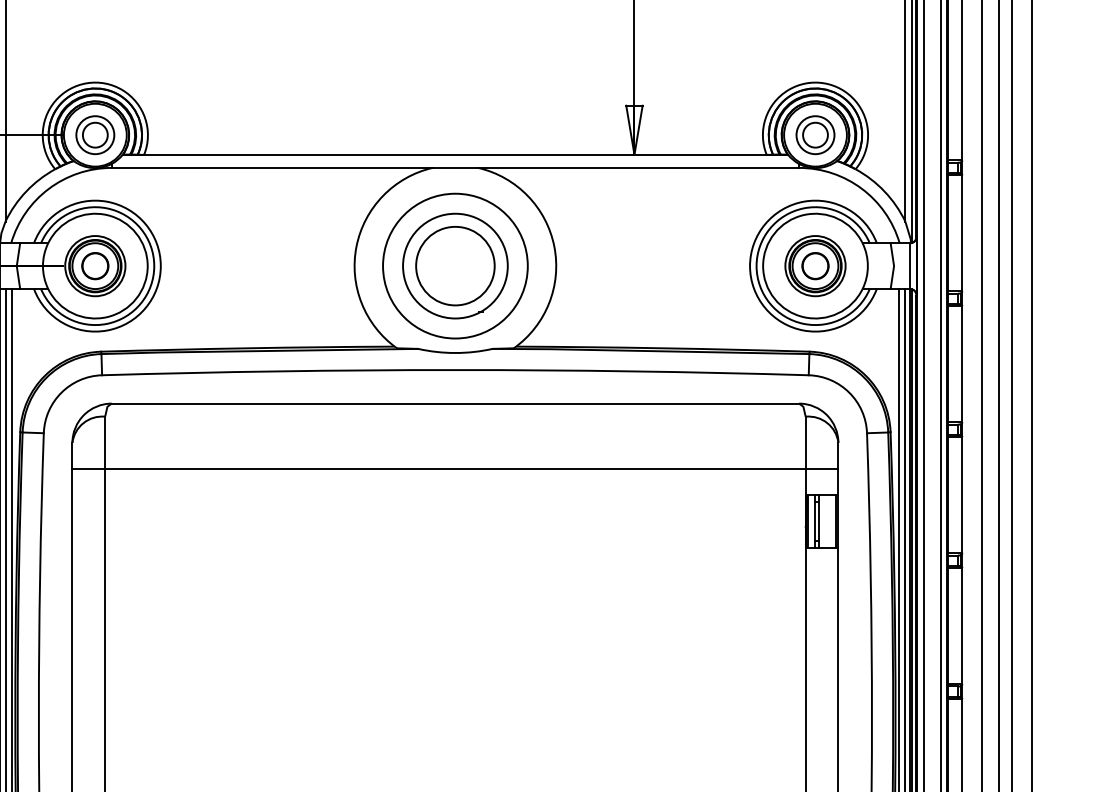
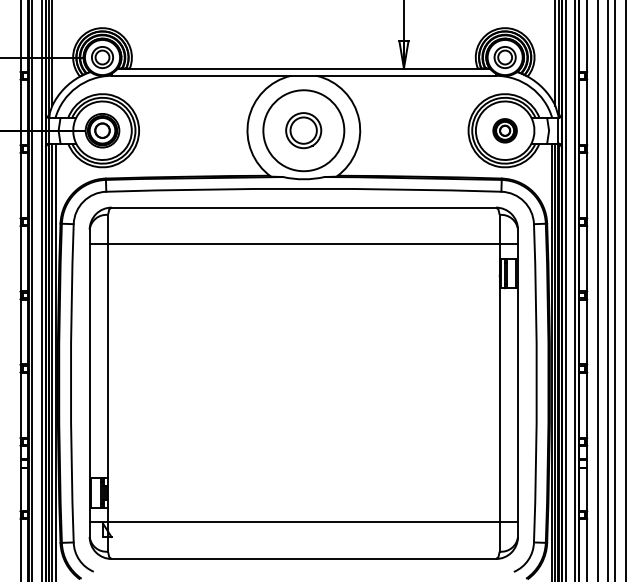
part: (454, 265) -> (303, 130), size x0.6
part: (814, 265) -> (504, 130), size x0.7

